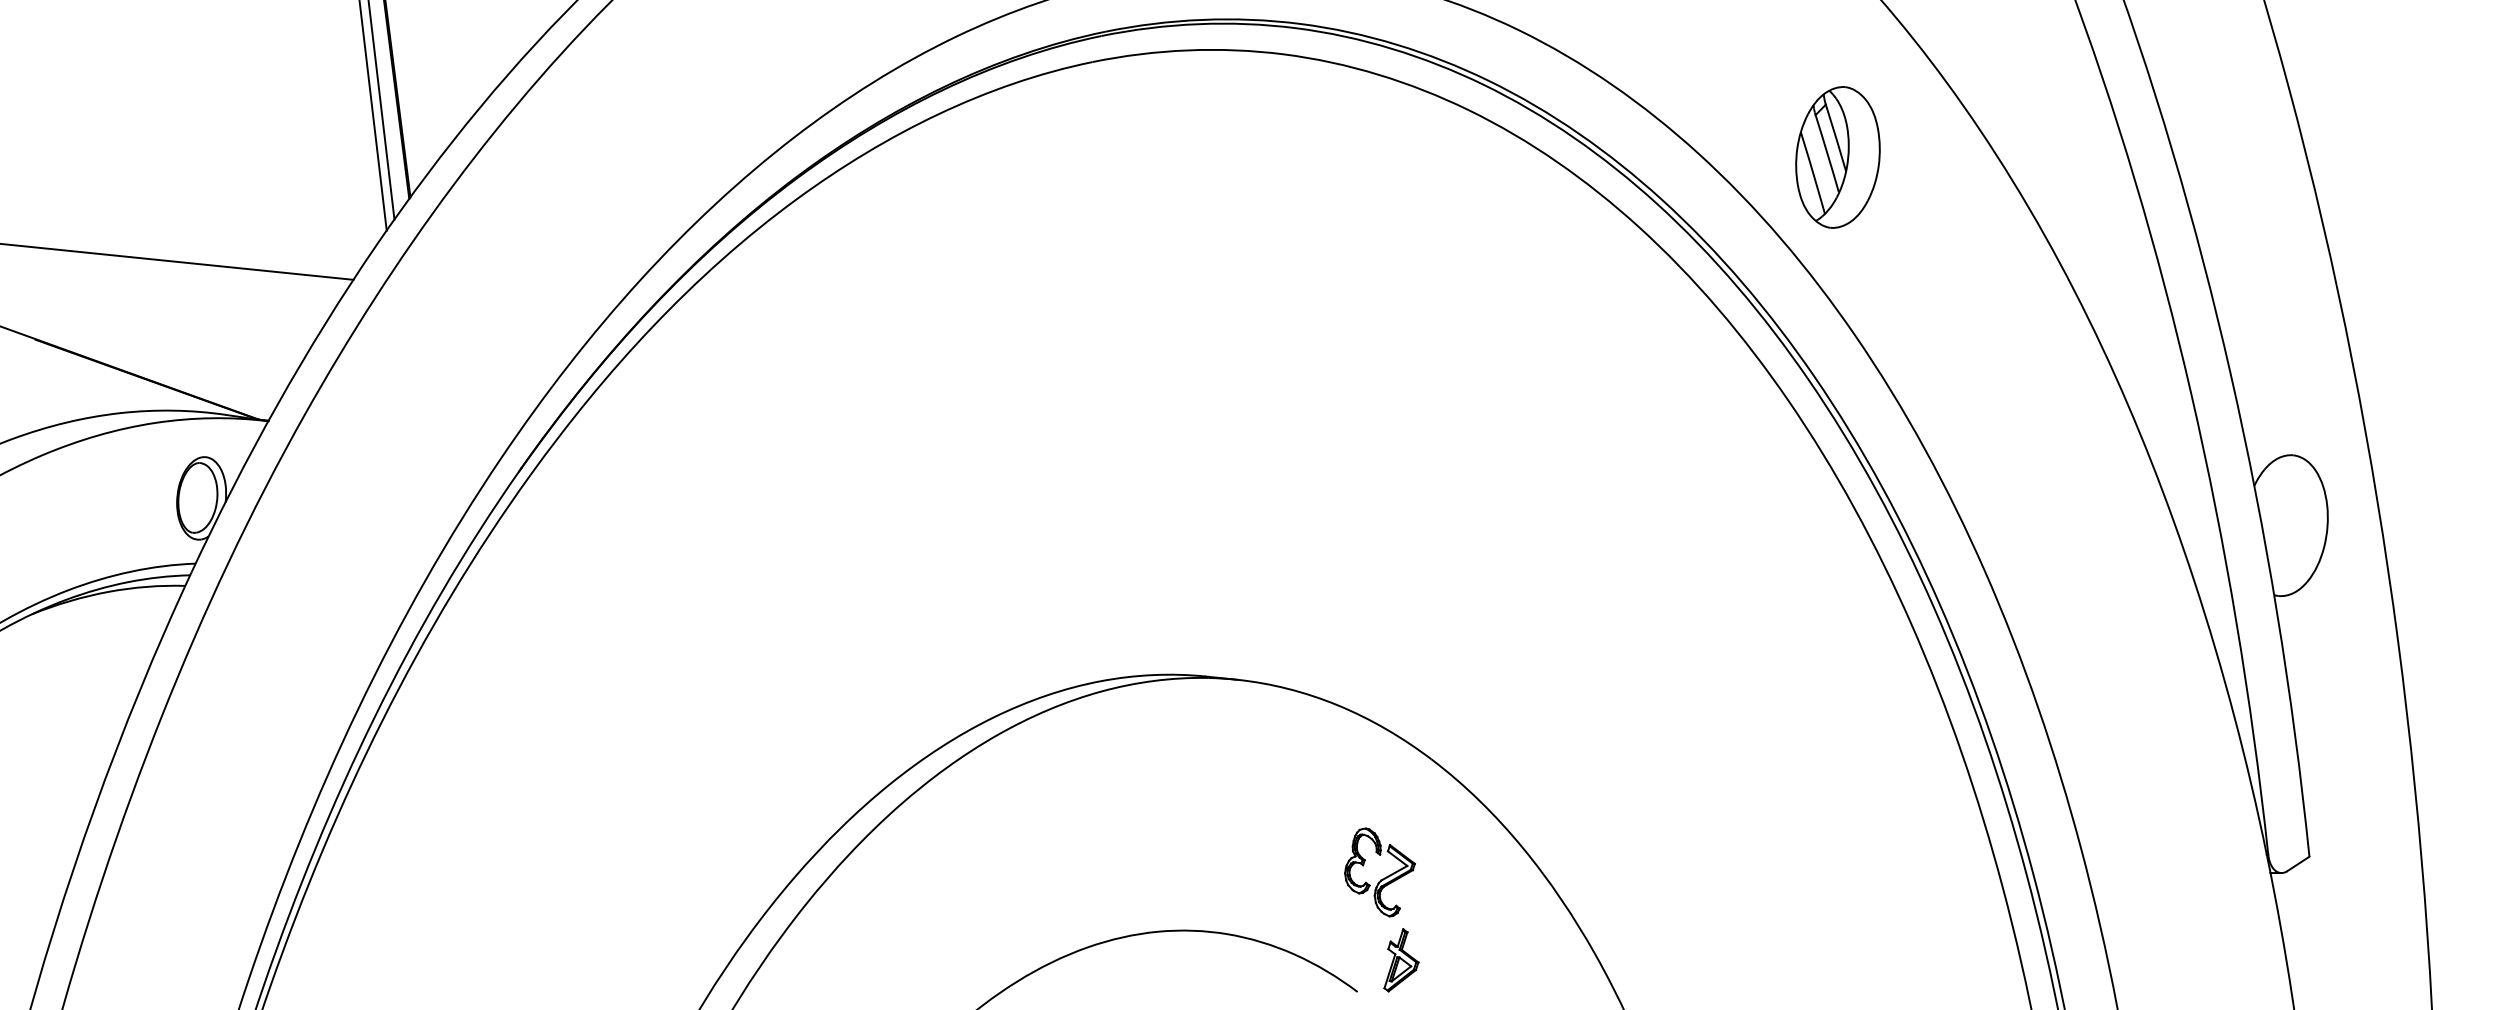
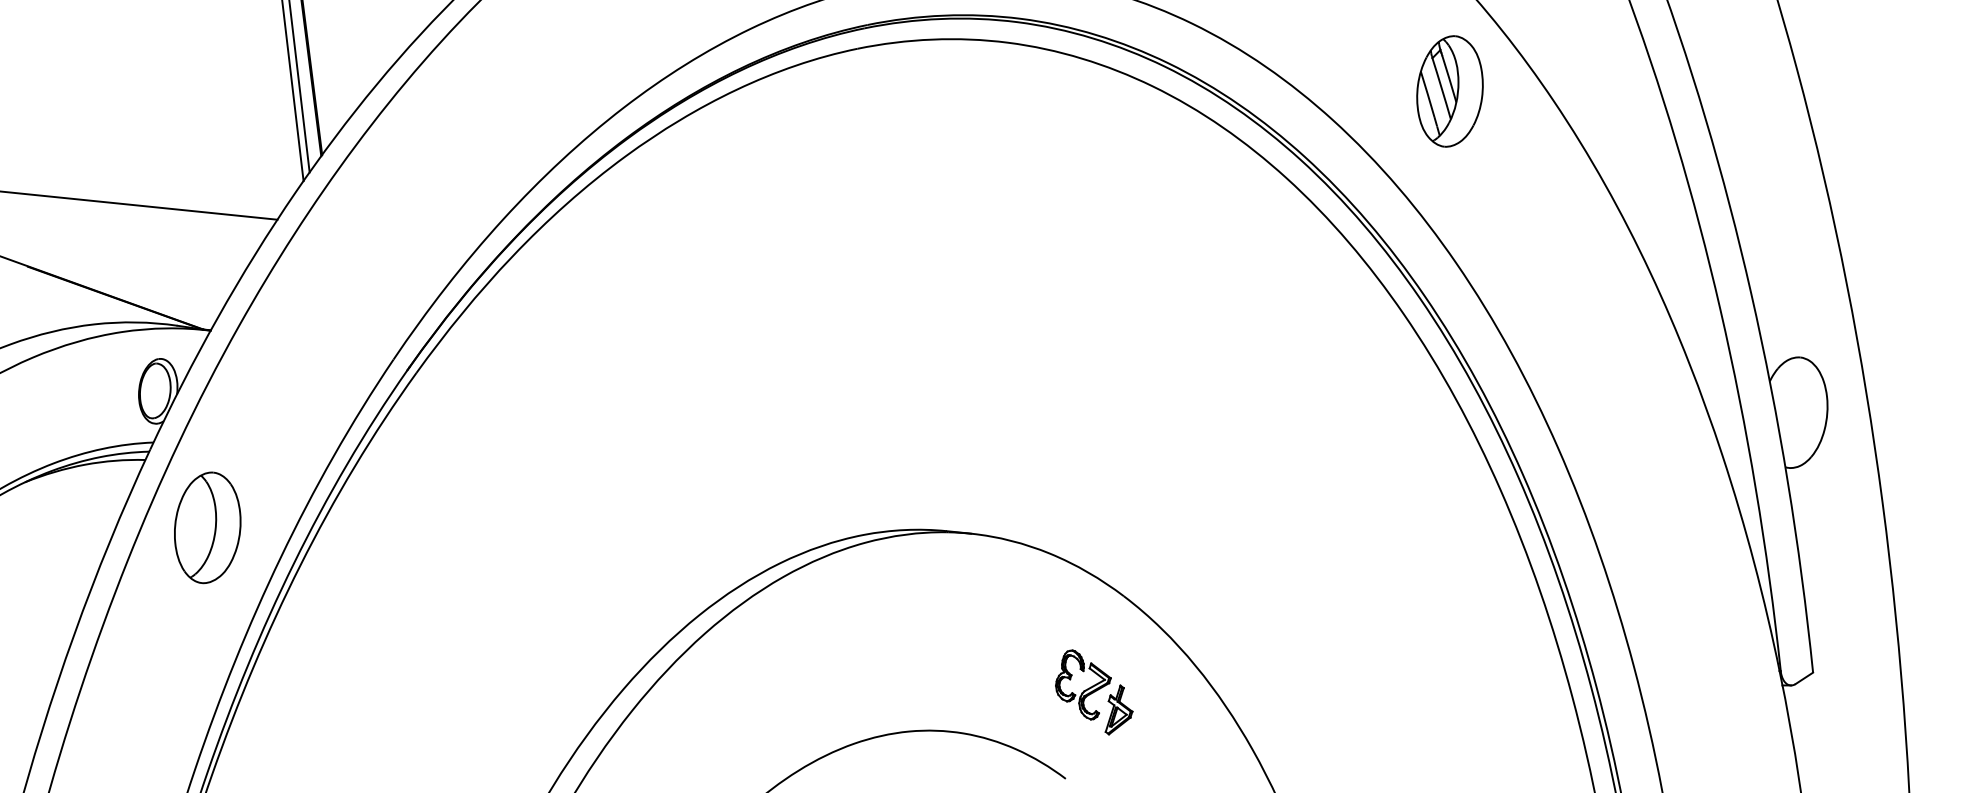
part: (1837, 157) -> (1449, 91), moved
part: (264, 672) -> (207, 528), added
part: (1401, 960) -> (1119, 710), moved

